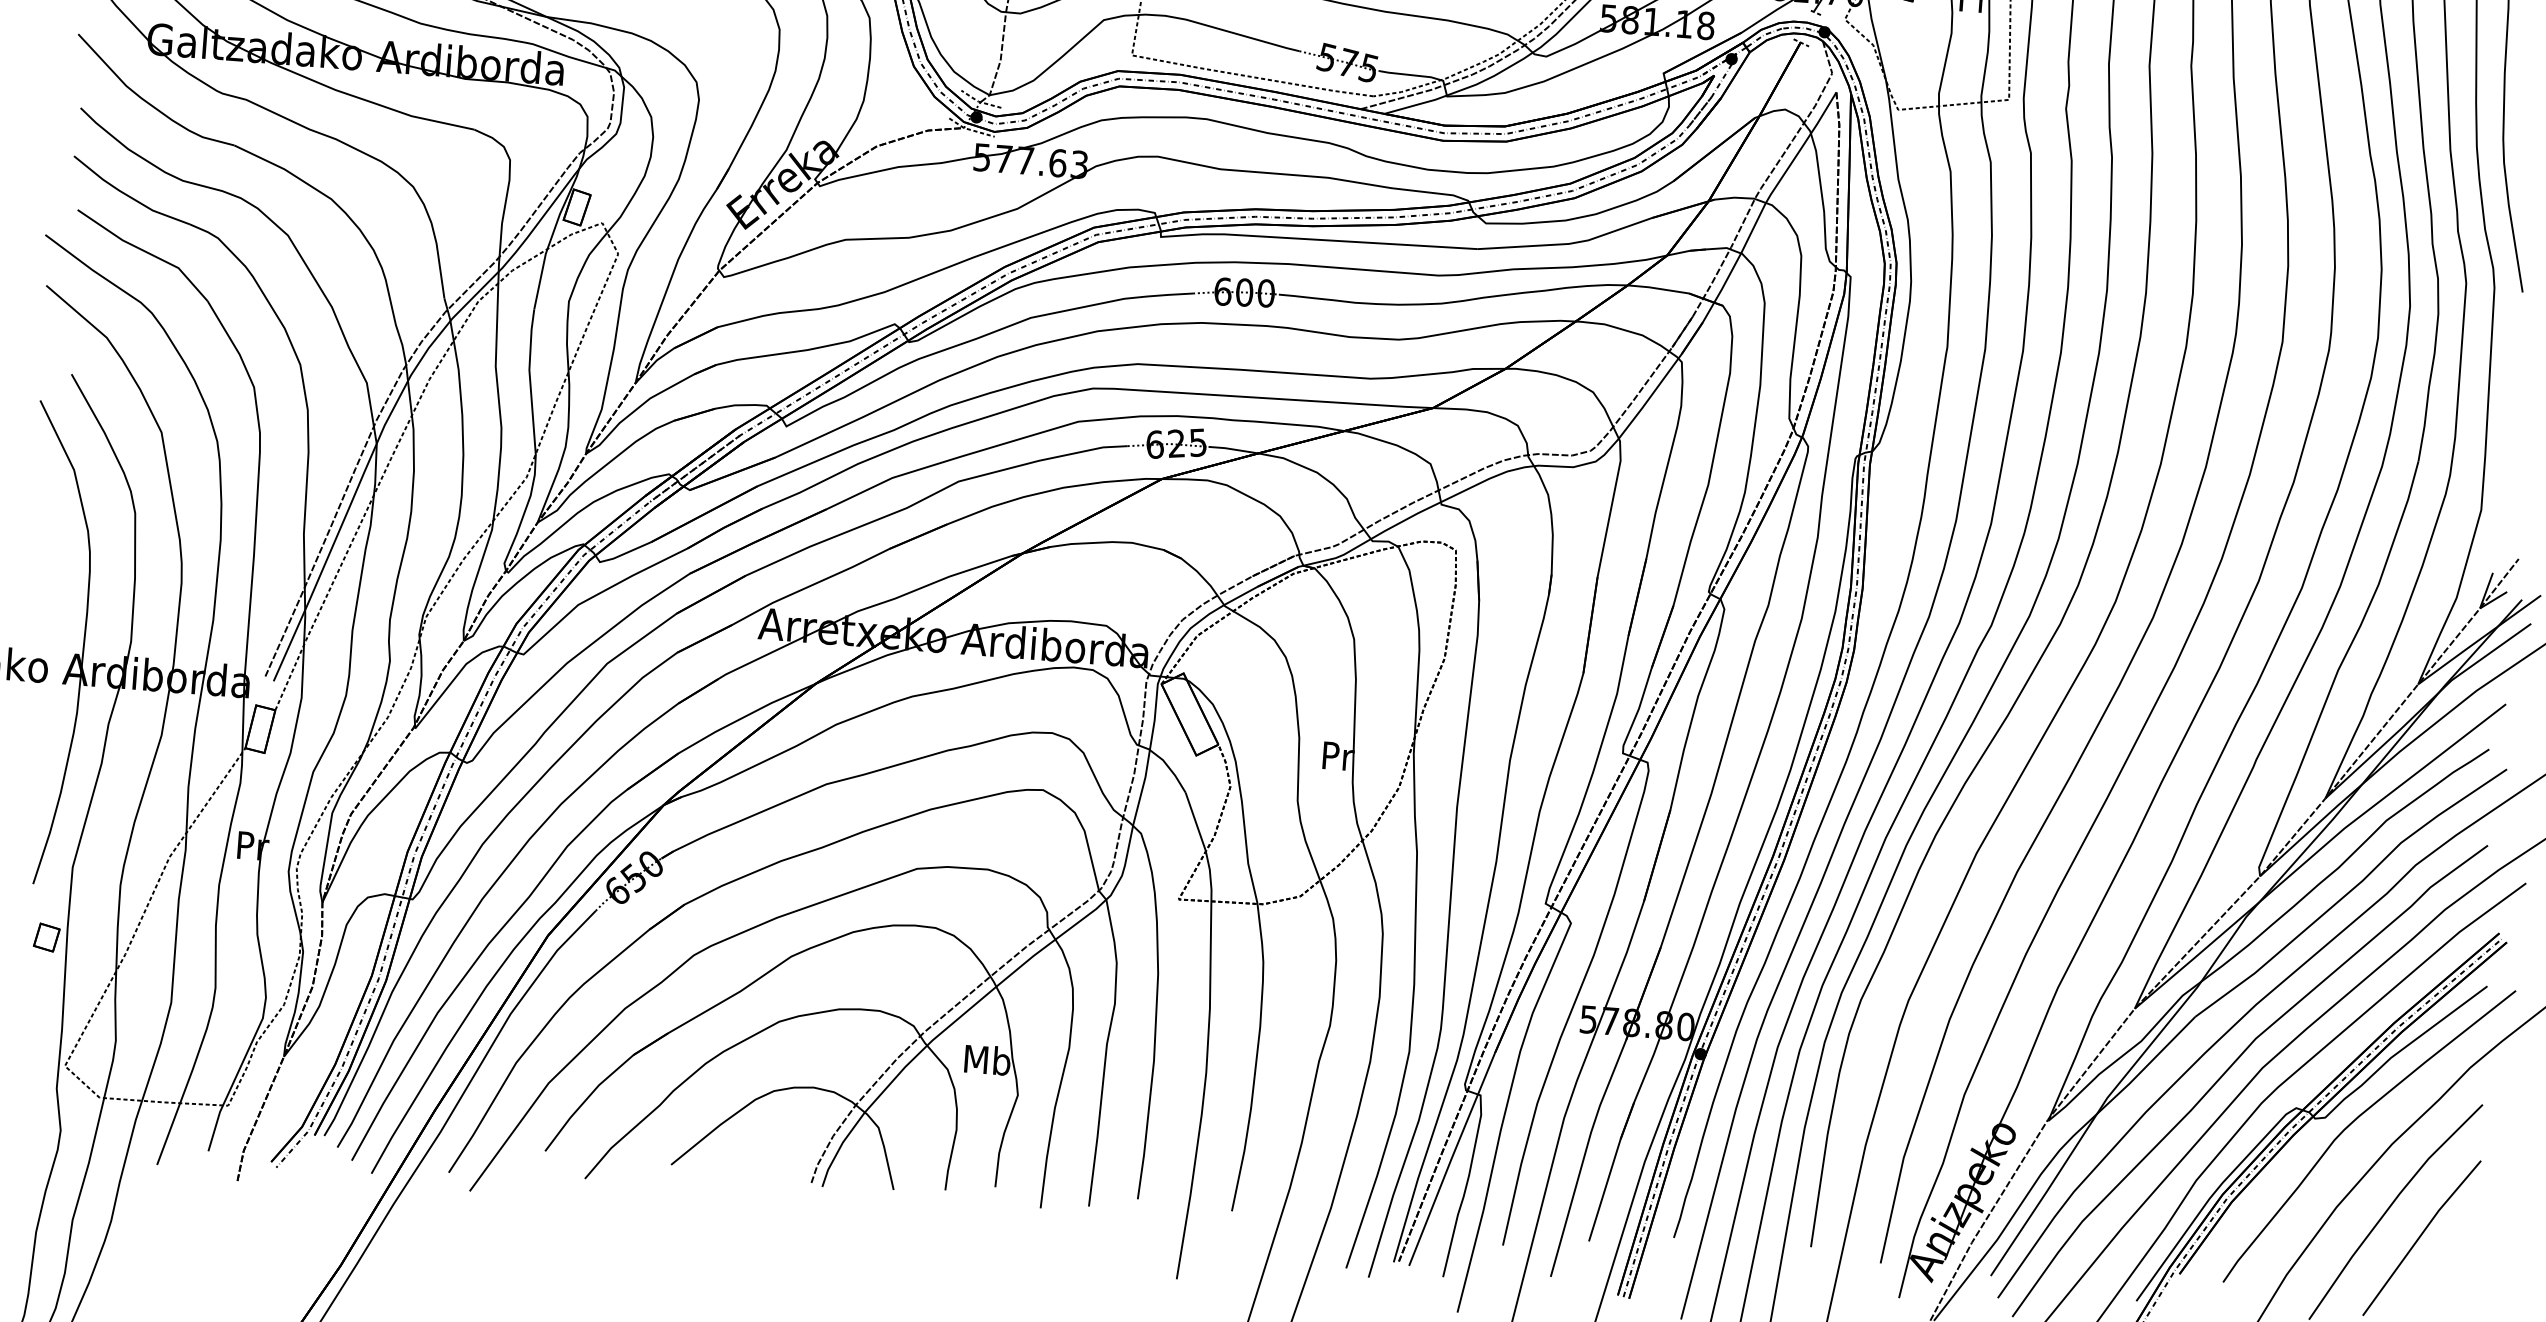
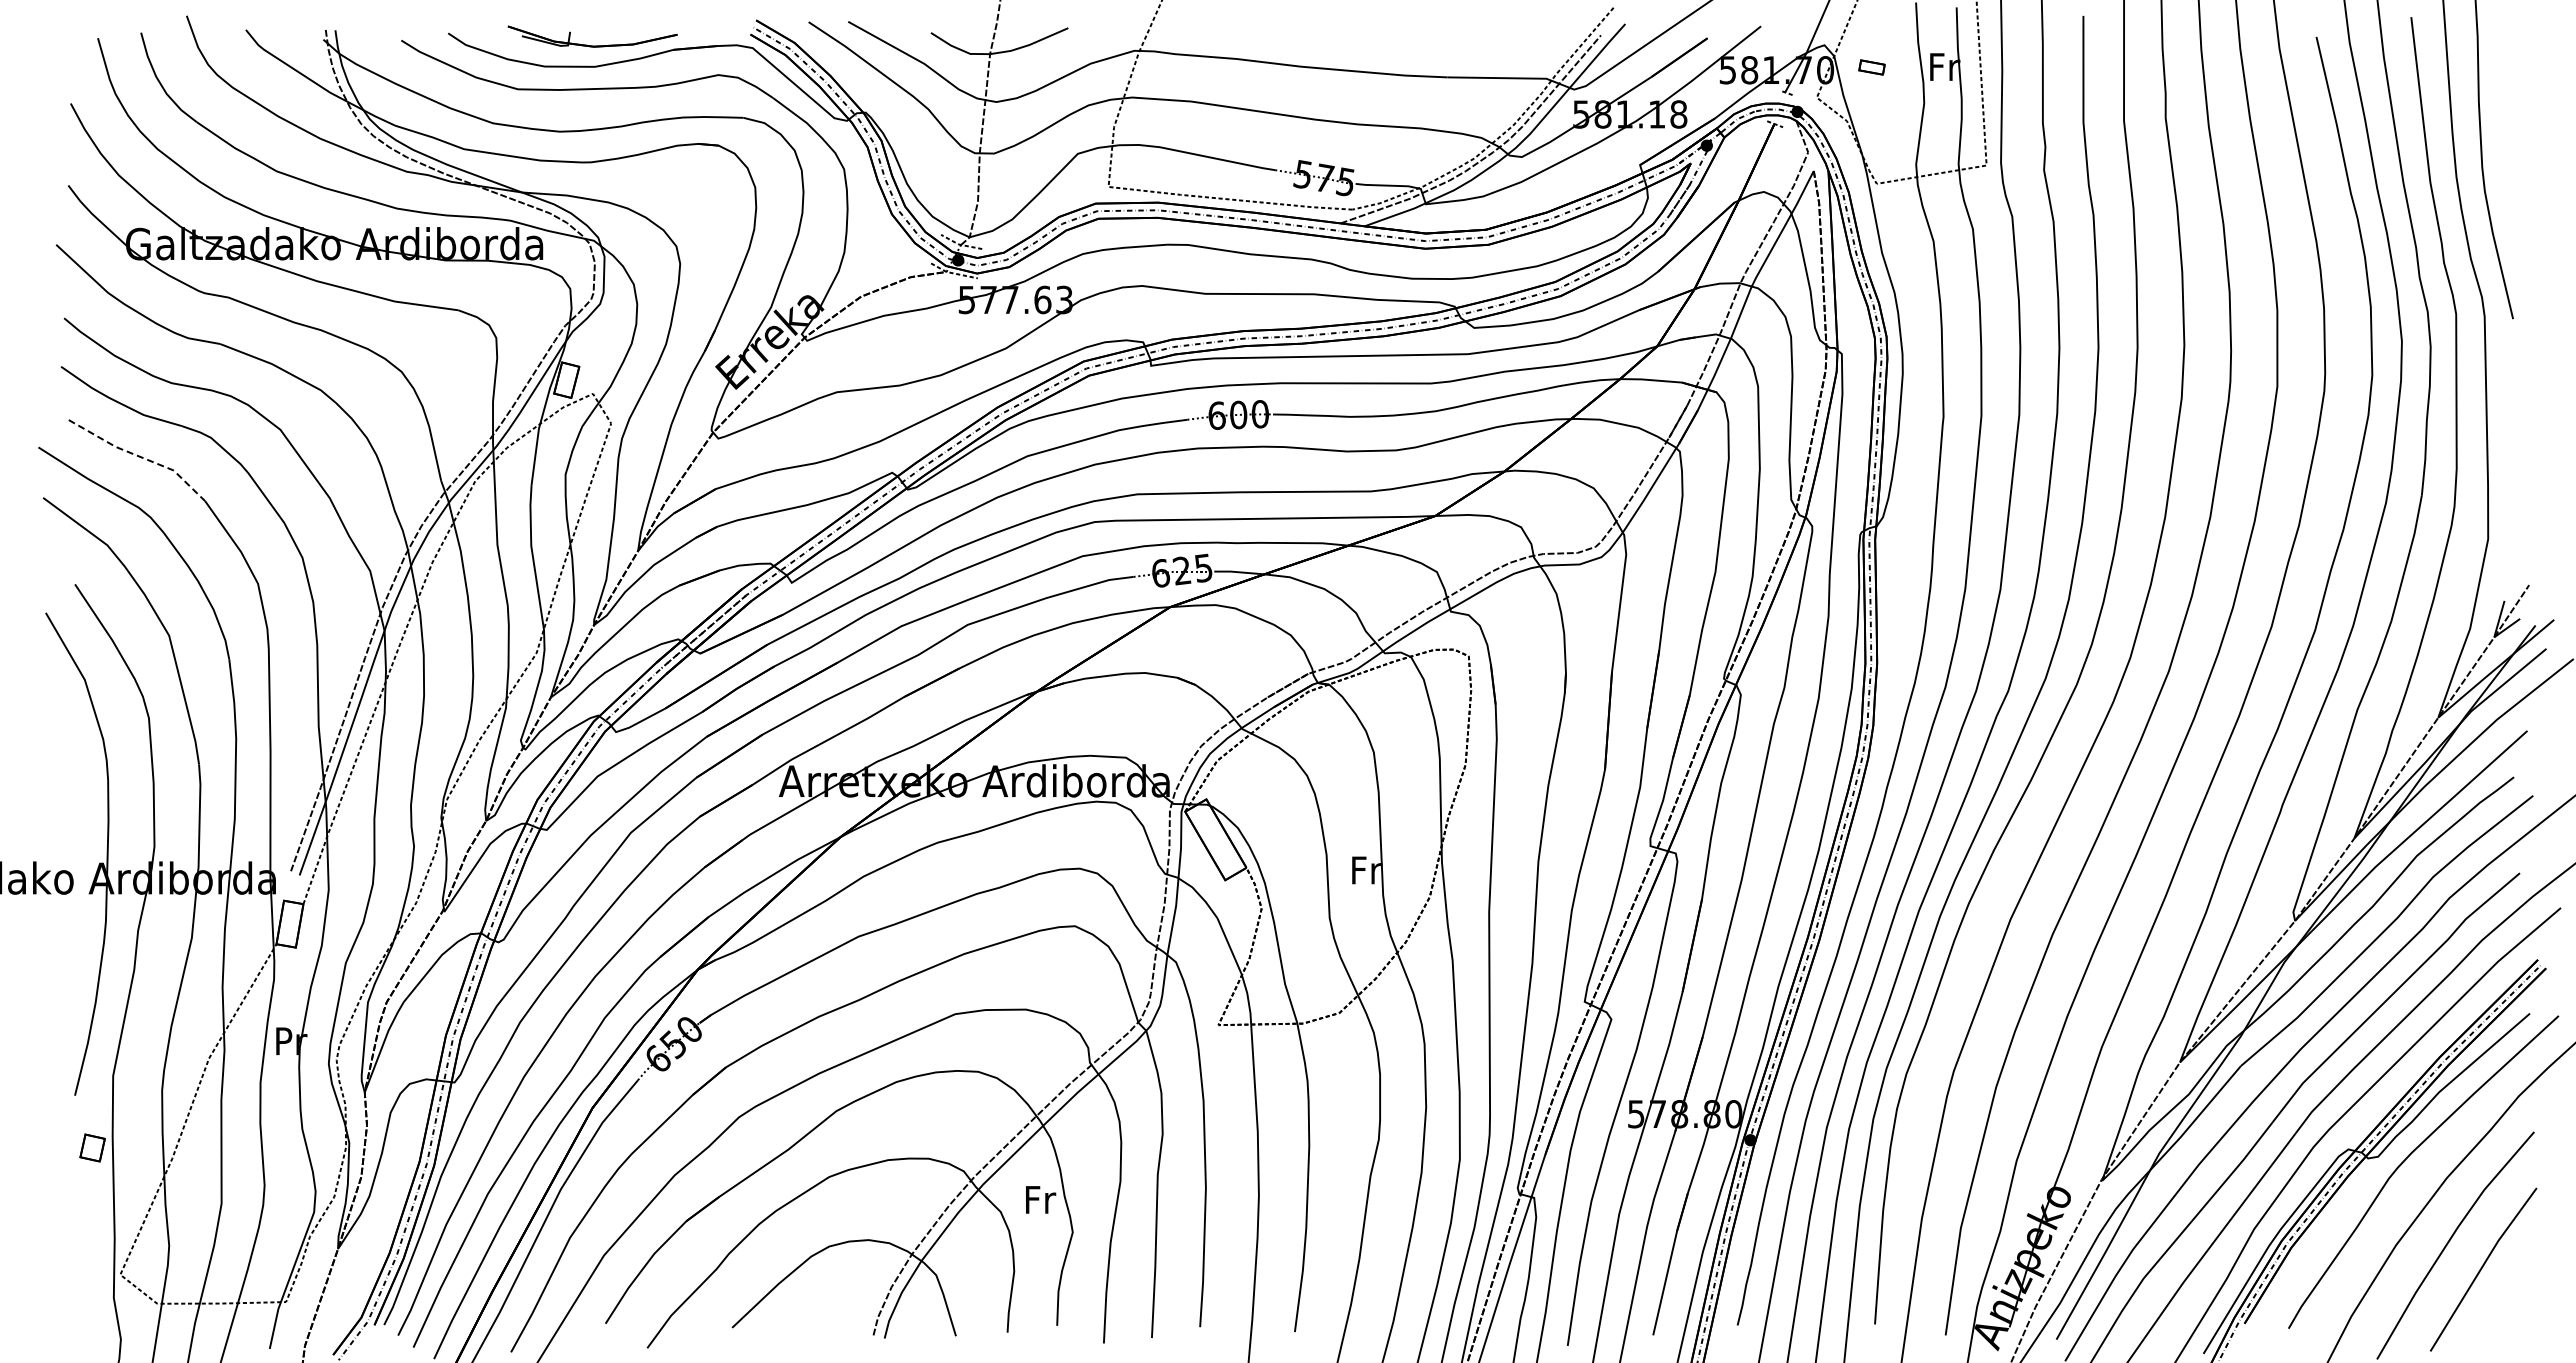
line: (145, 251) -> (139, 456), solid -> dashed
text: (1337, 756) -> (1366, 870), Pr -> Fr
text: (987, 1059) -> (1039, 1199), Mb -> Fr

